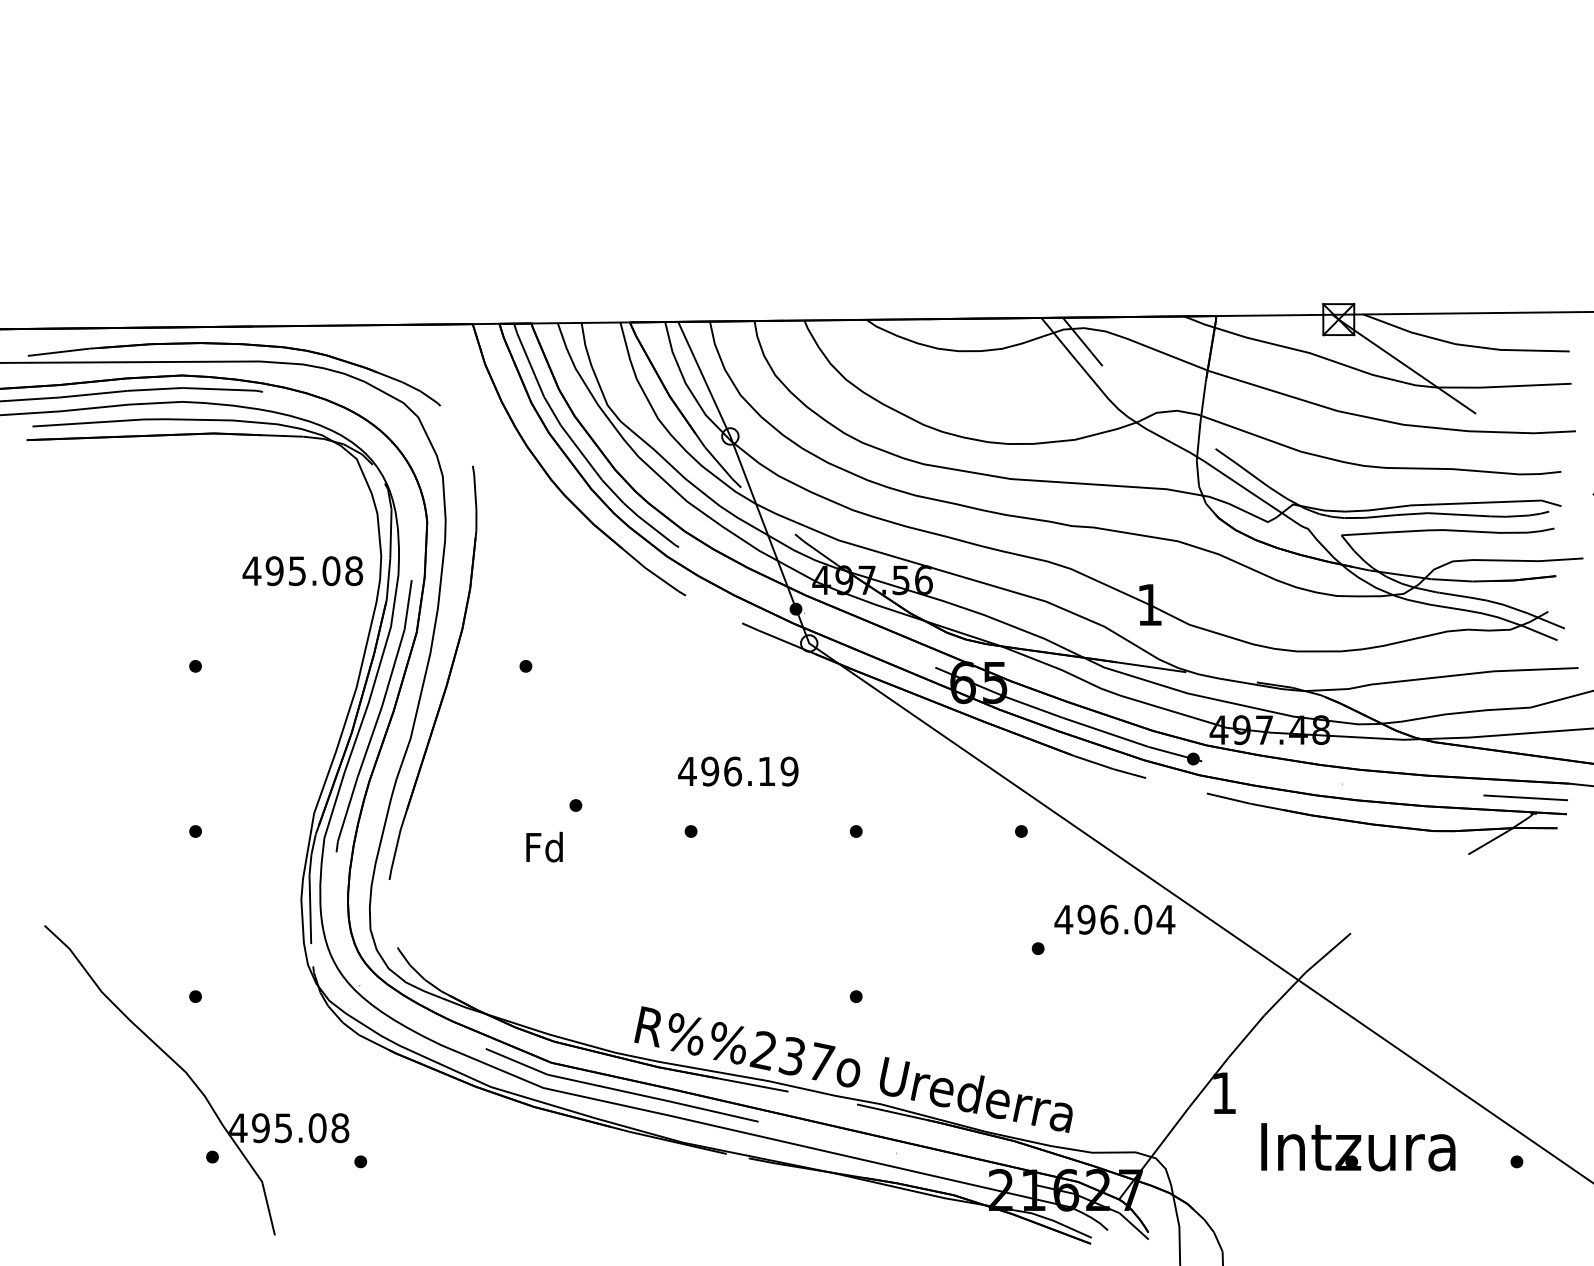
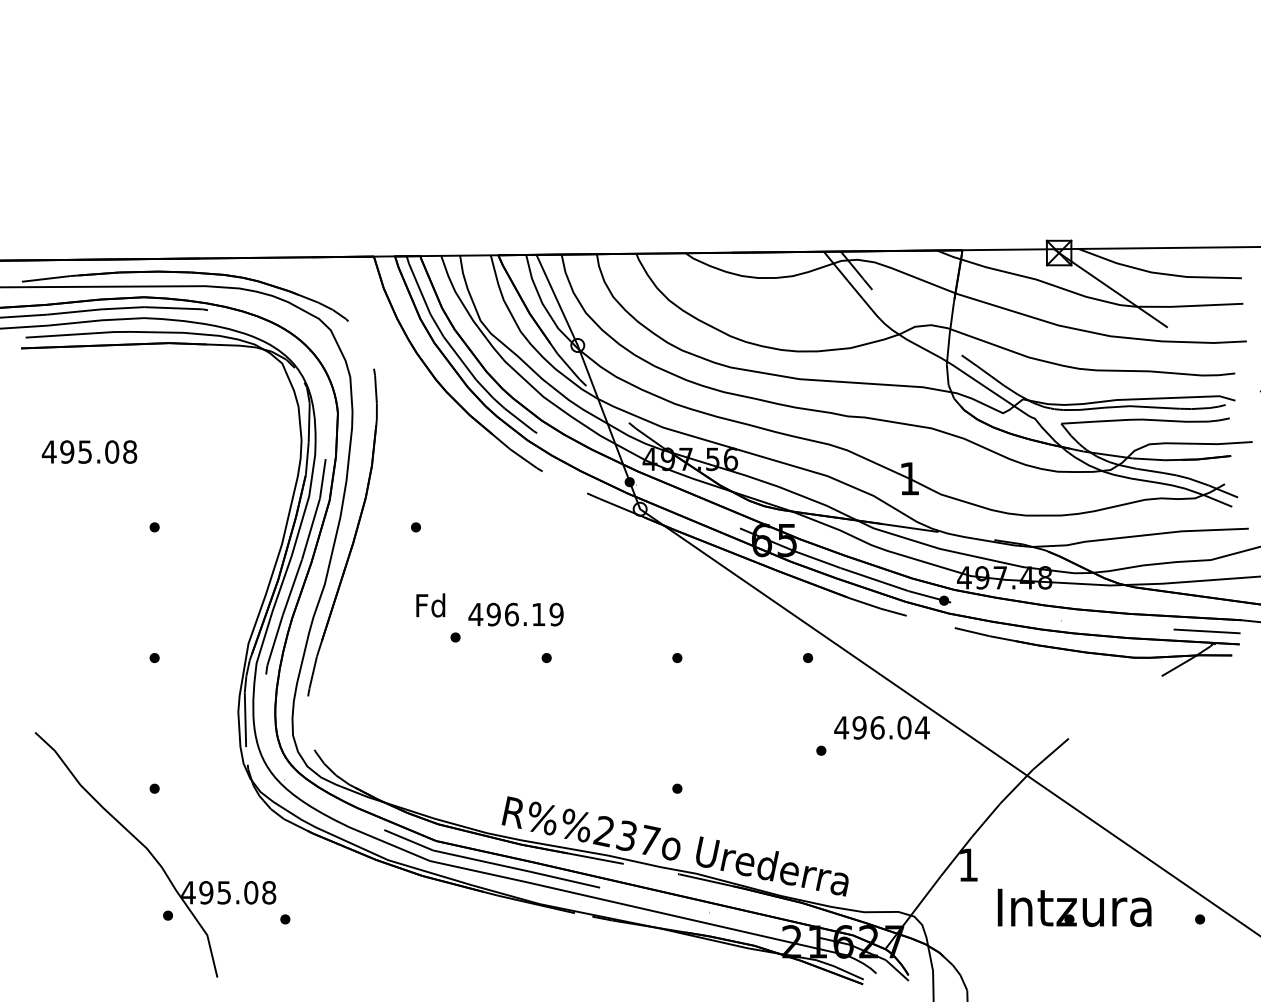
text: (302, 570) -> (89, 451), moved
text: (737, 771) -> (515, 614), moved
text: (544, 847) -> (430, 605), moved

